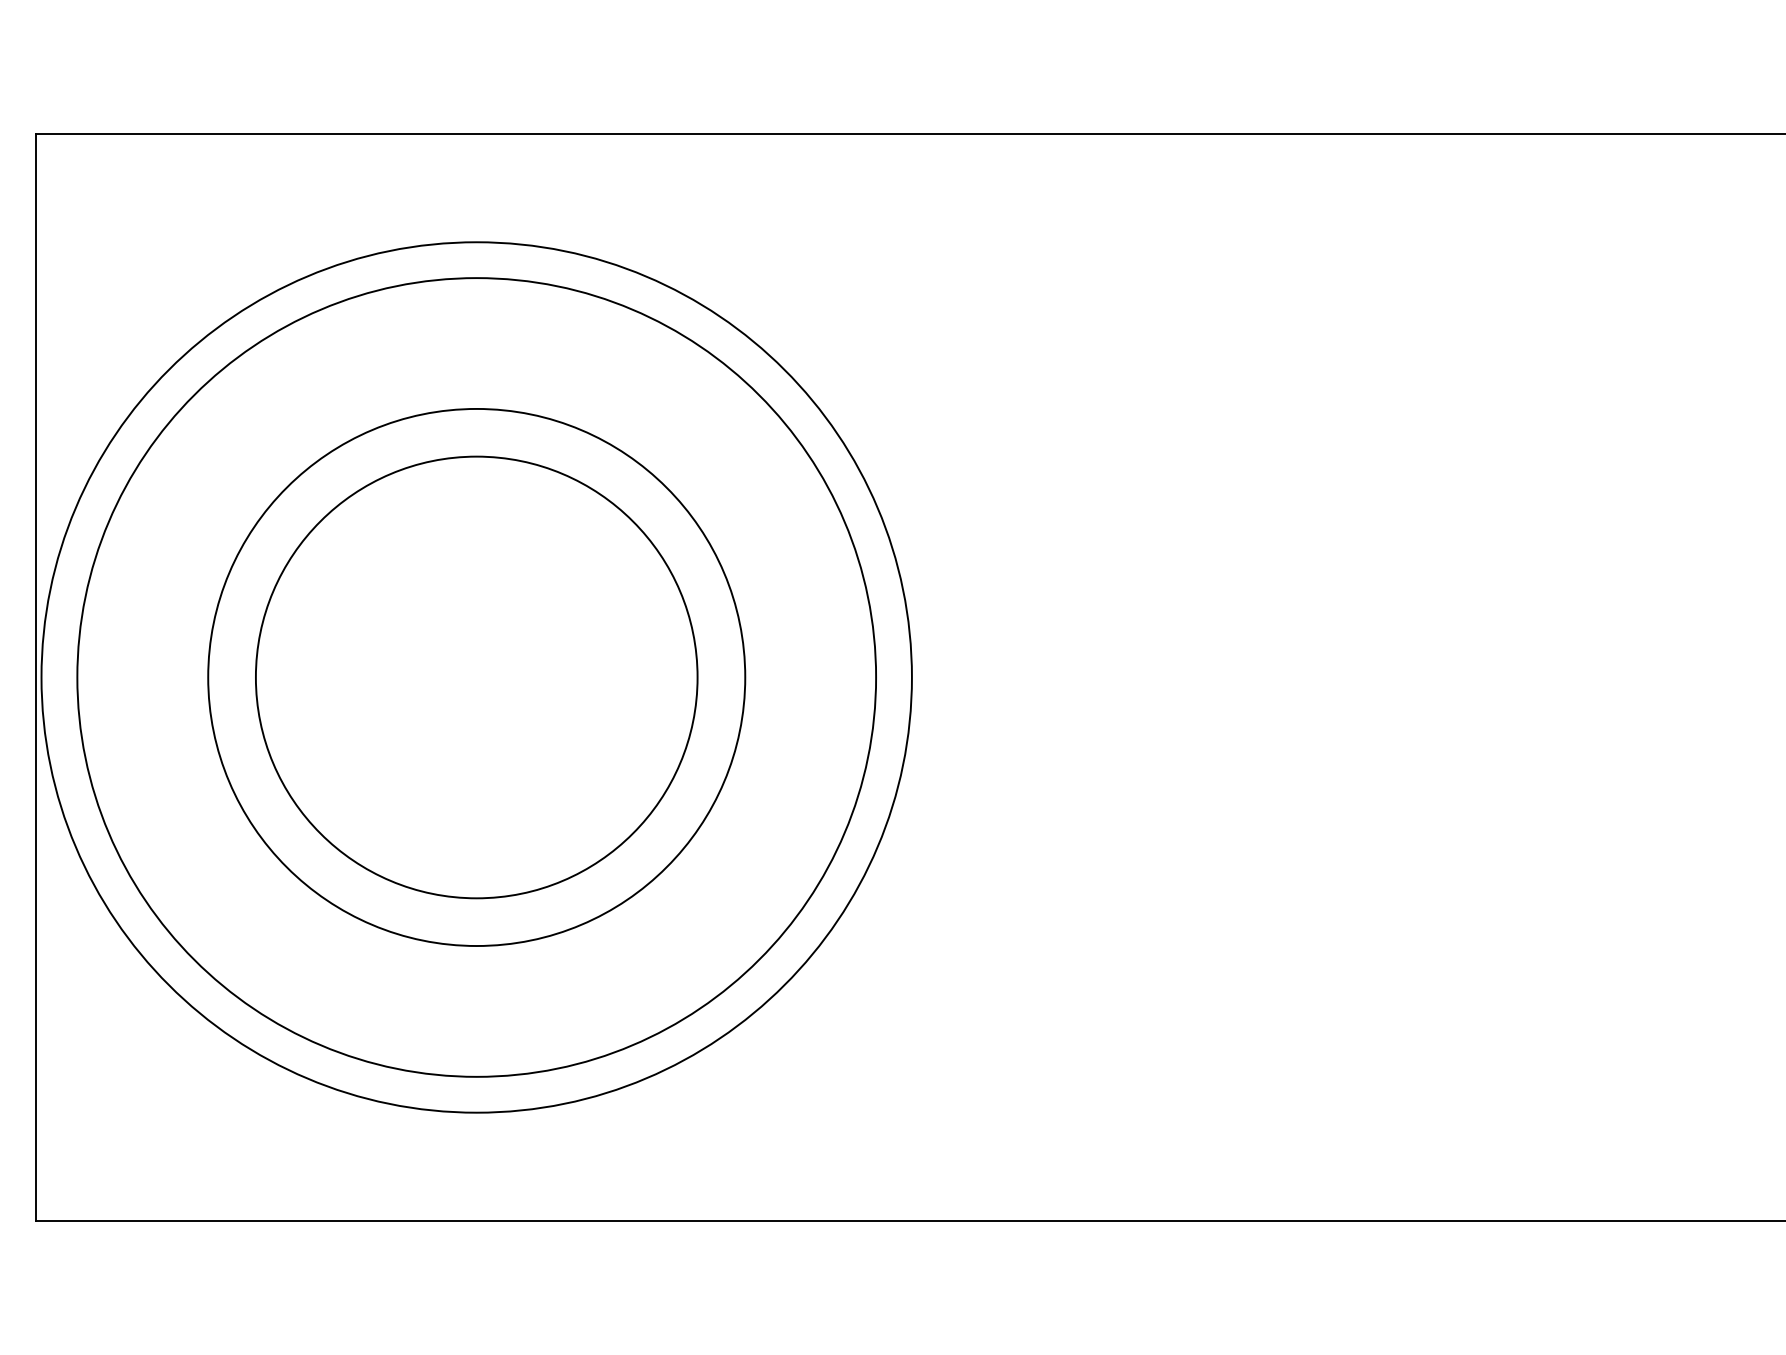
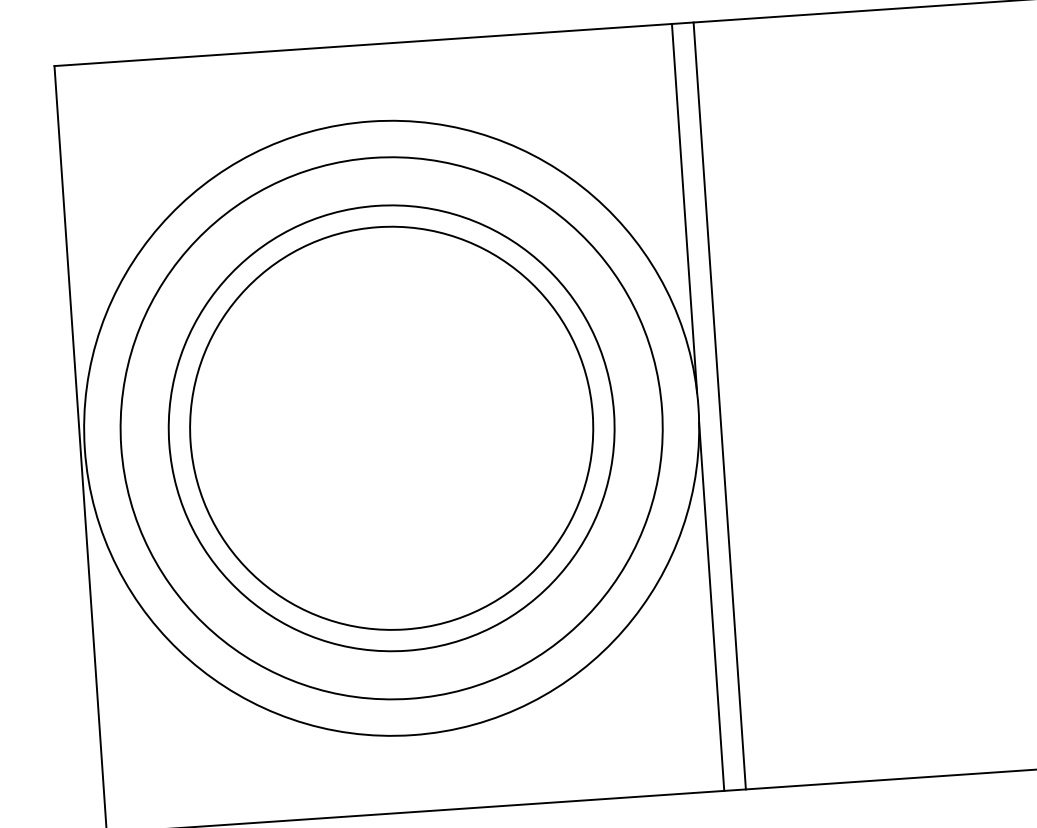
line: (911, 394) -> (684, 207), added
circle: (476, 676) -> (391, 427), size x1.43
circle: (476, 677) -> (391, 428), size x0.71
circle: (476, 677) -> (391, 428), size x1.43
line: (942, 677) -> (720, 405), added
line: (911, 959) -> (711, 606), added

